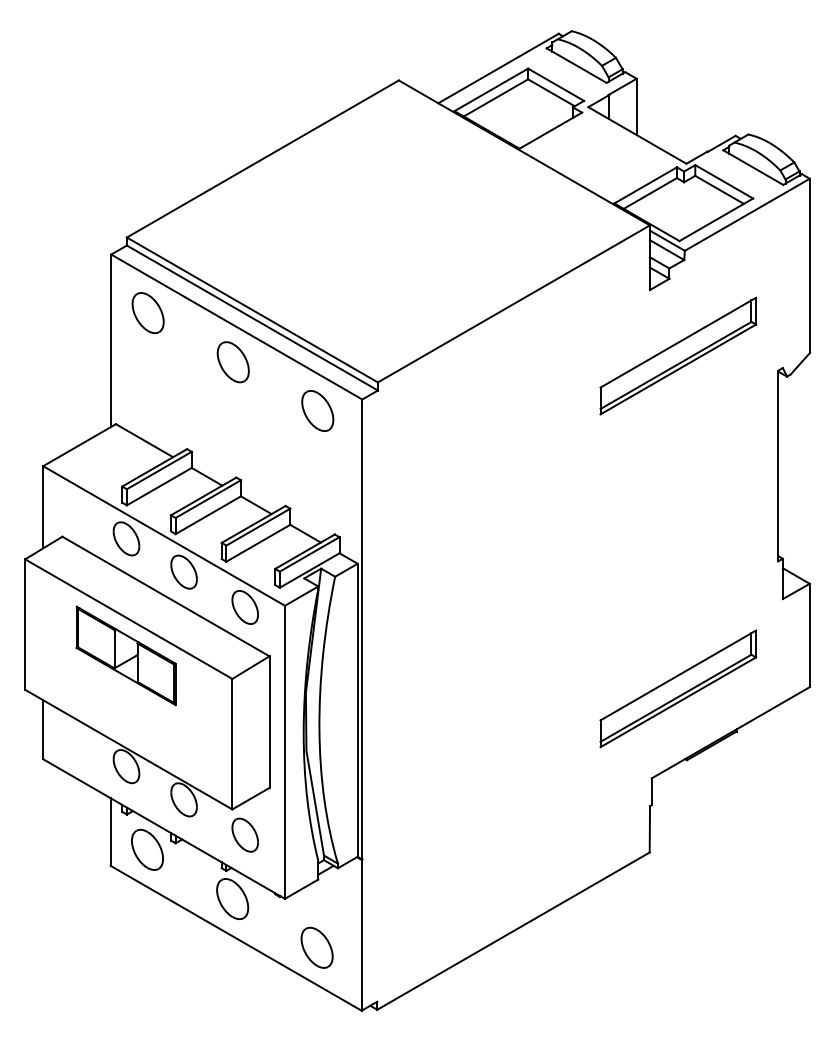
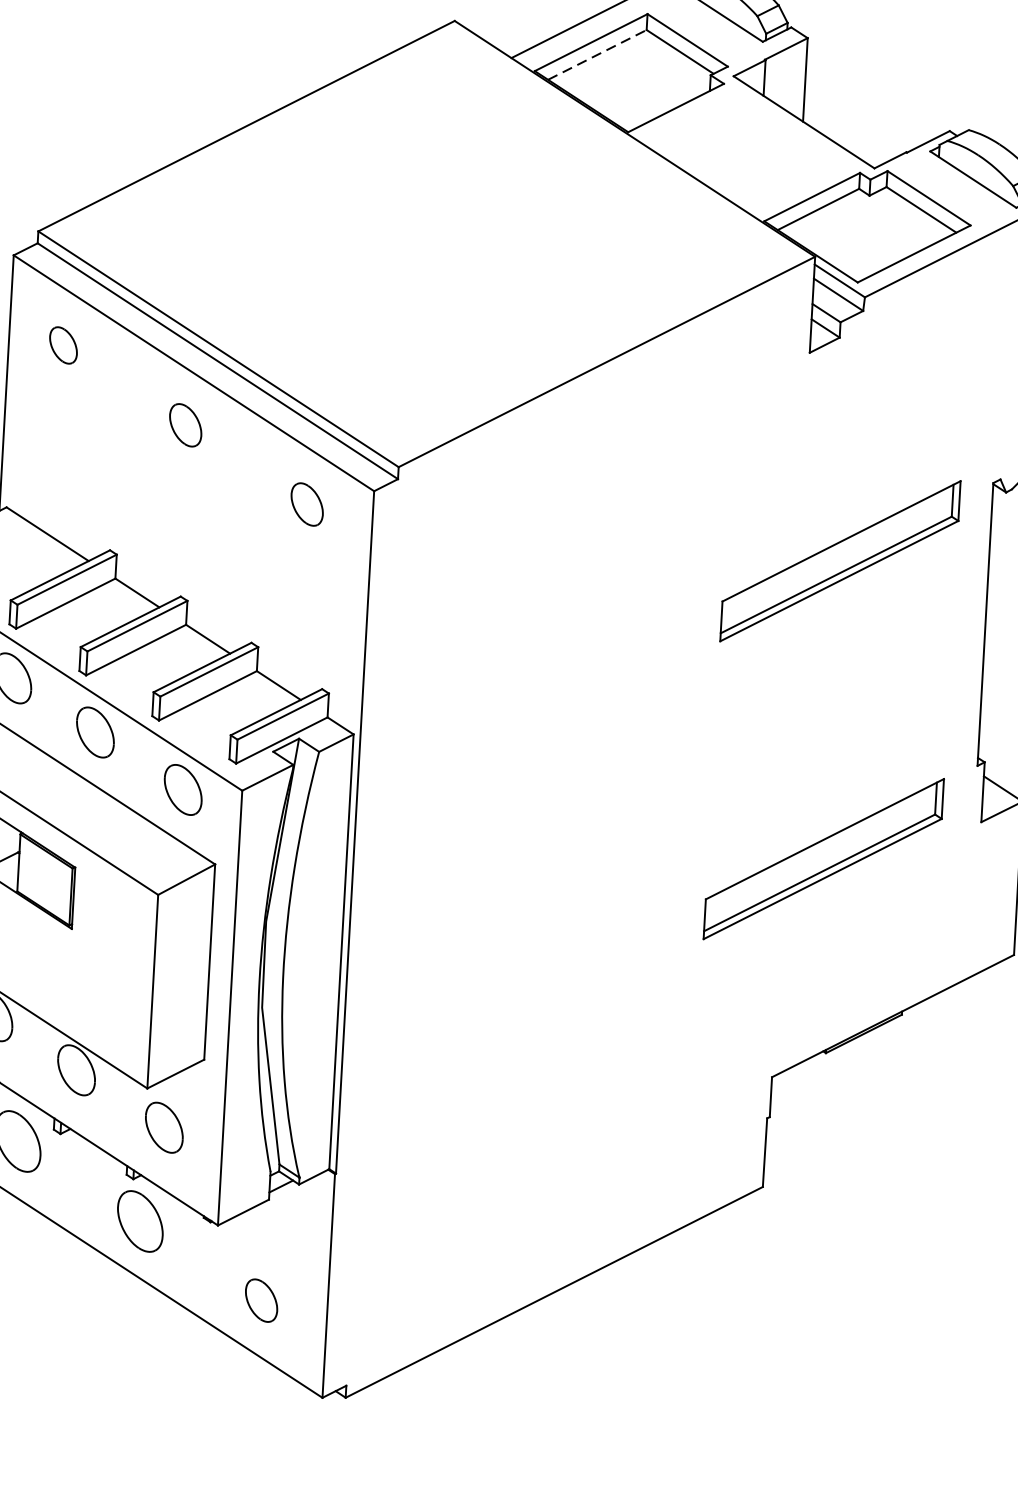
line: (496, 97) -> (598, 54), solid -> dashed
part: (147, 313) -> (62, 345), size x0.6
part: (678, 355) -> (840, 560), moved
part: (232, 362) -> (184, 425), size x0.7
part: (317, 410) -> (306, 503), size x0.7
part: (678, 688) -> (824, 858), moved
part: (316, 947) -> (260, 1300), size x0.7

